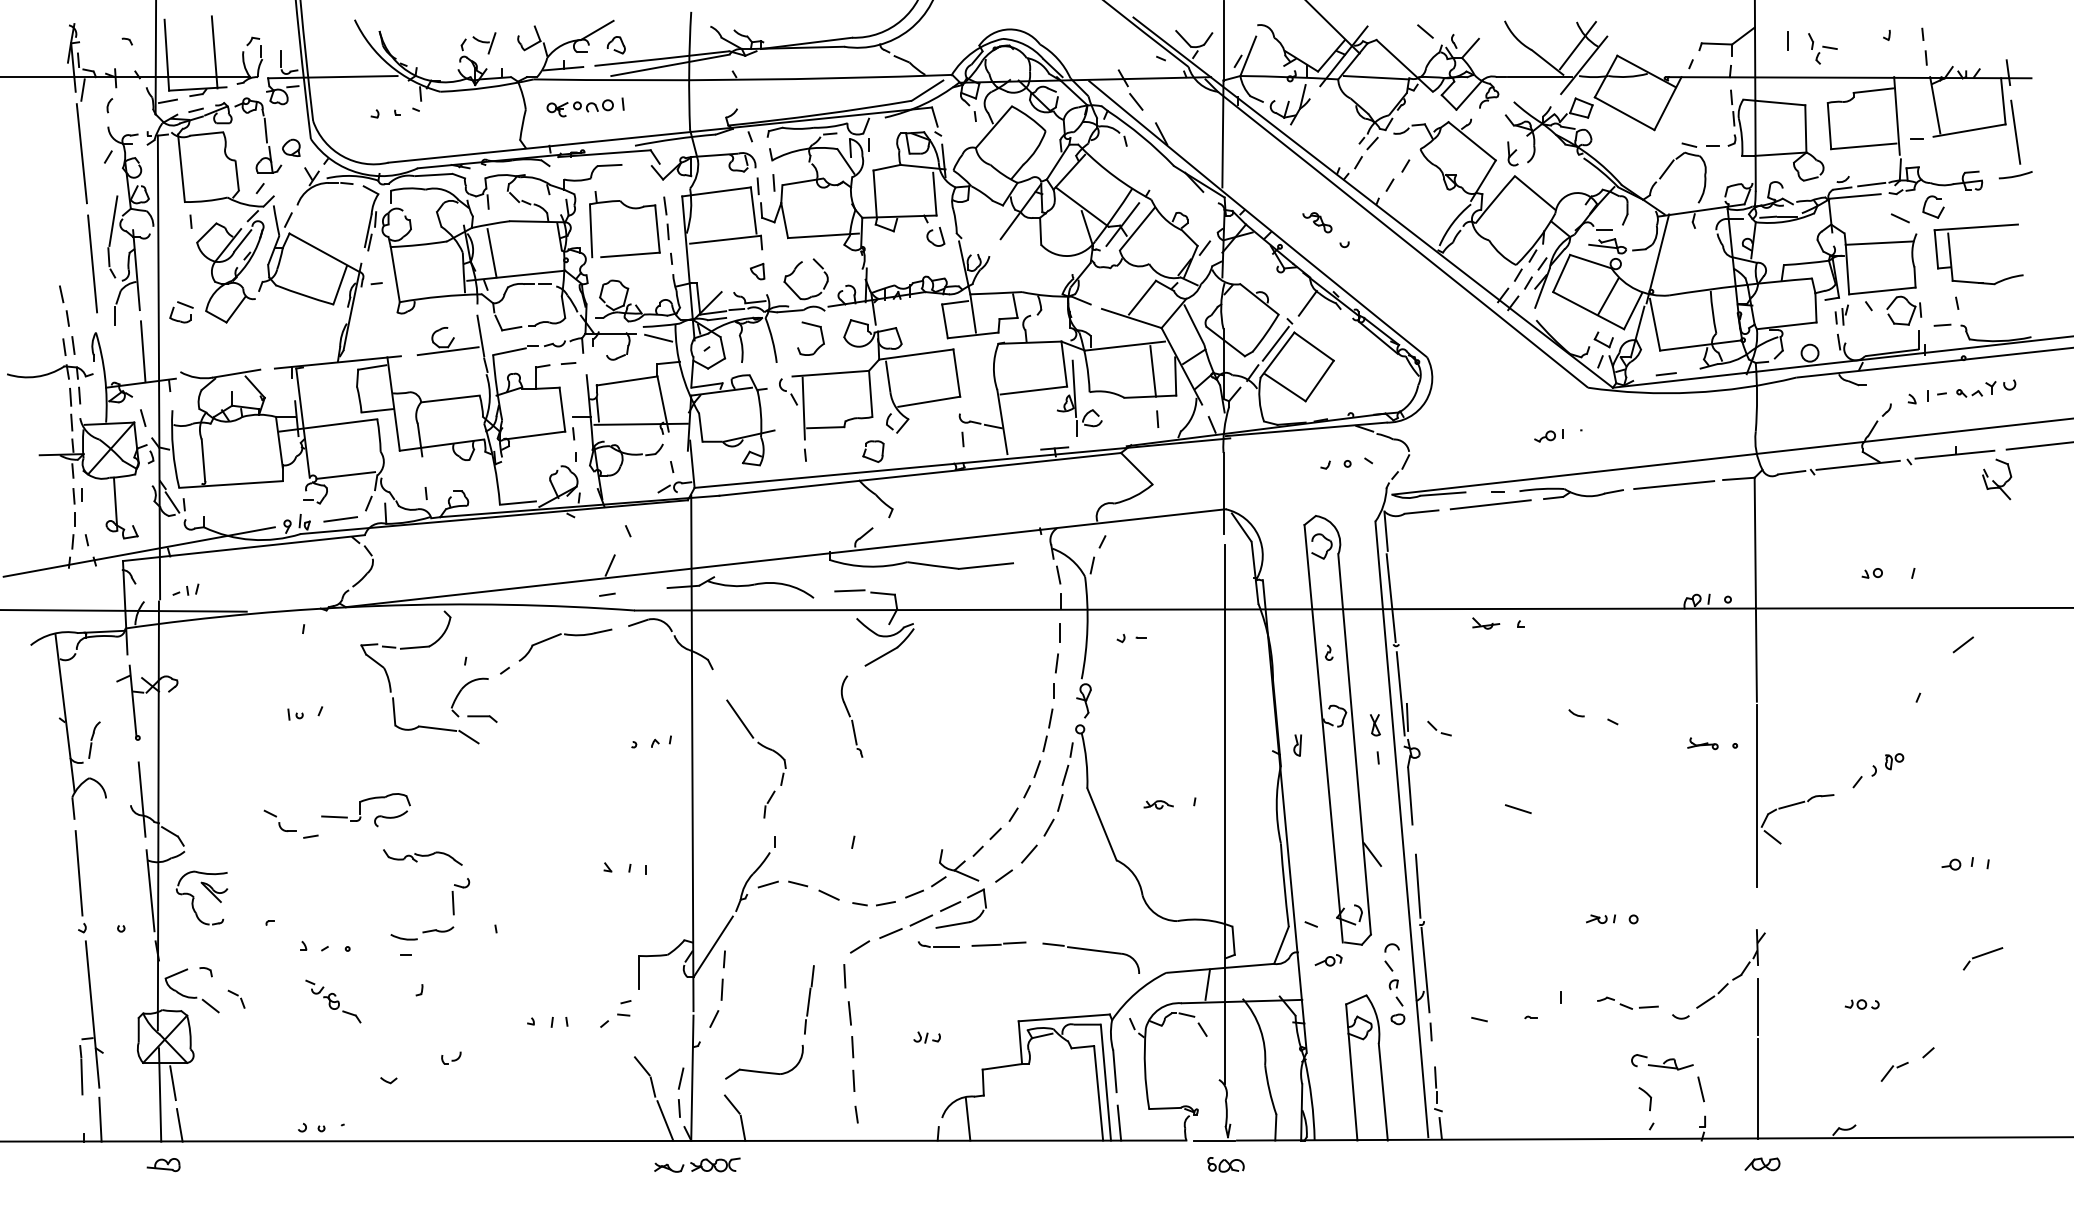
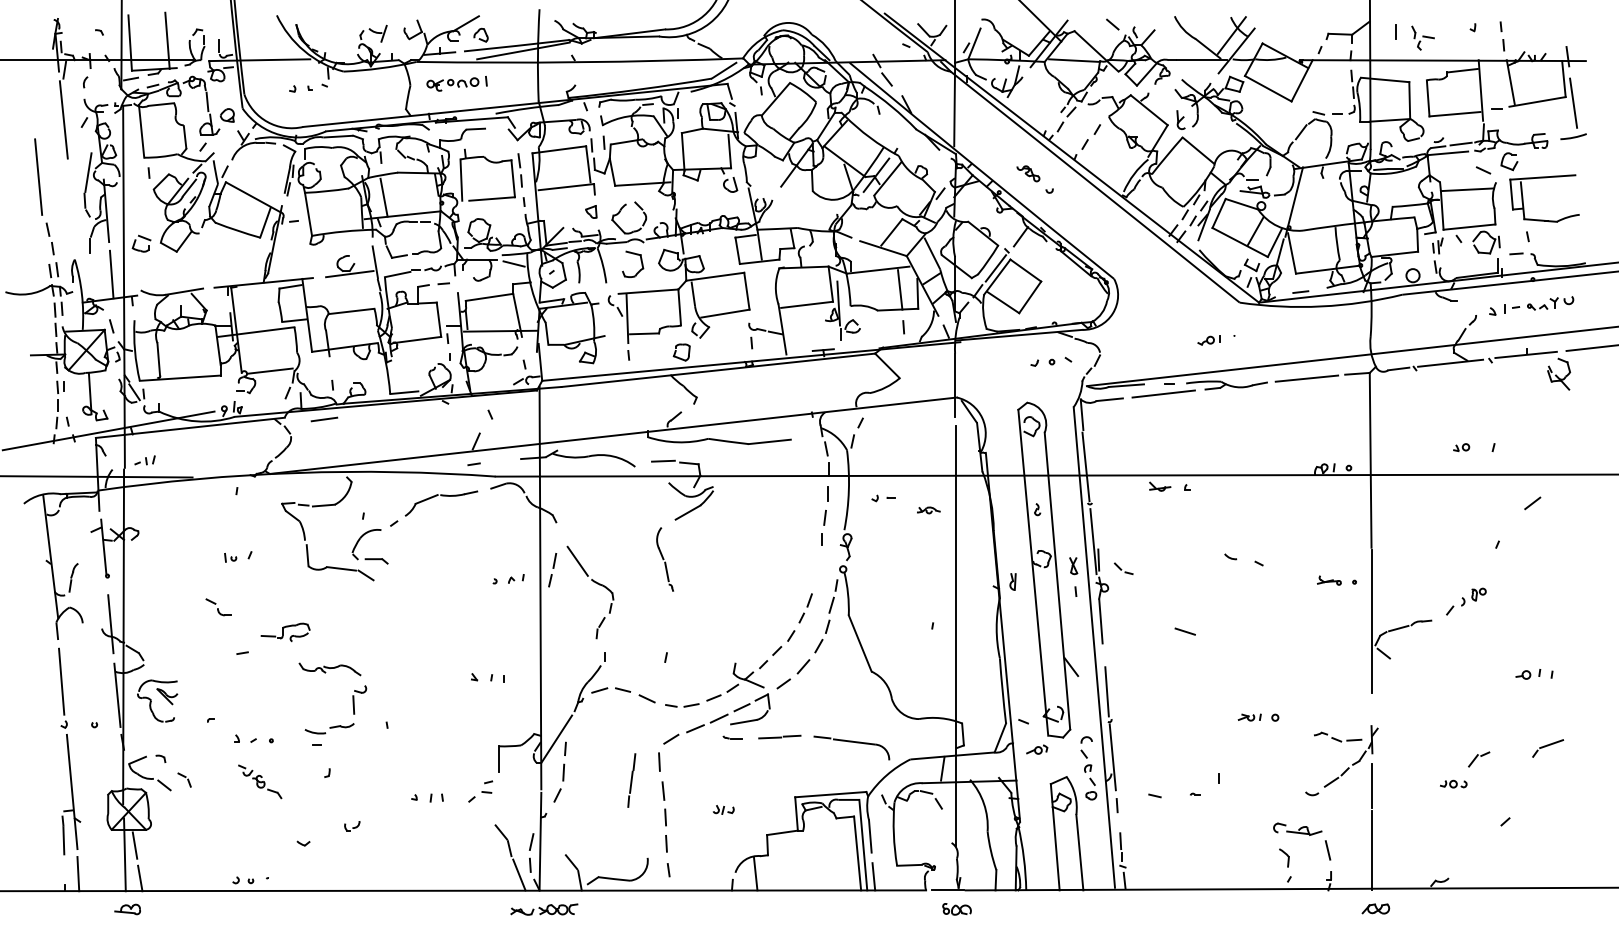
line: (92, 263) -> (38, 176), moved
line: (340, 519) -> (324, 419), moved
part: (1047, 730) -> (552, 570), moved
part: (1158, 804) -> (928, 510), moved
part: (365, 810) -> (285, 632), size x0.7
part: (279, 820) -> (218, 606), moved
part: (938, 944) -> (732, 737), size x0.6
part: (1627, 1002) -> (1337, 736), moved
part: (764, 1071) -> (617, 878), moved
part: (1894, 1071) -> (1478, 759), moved

